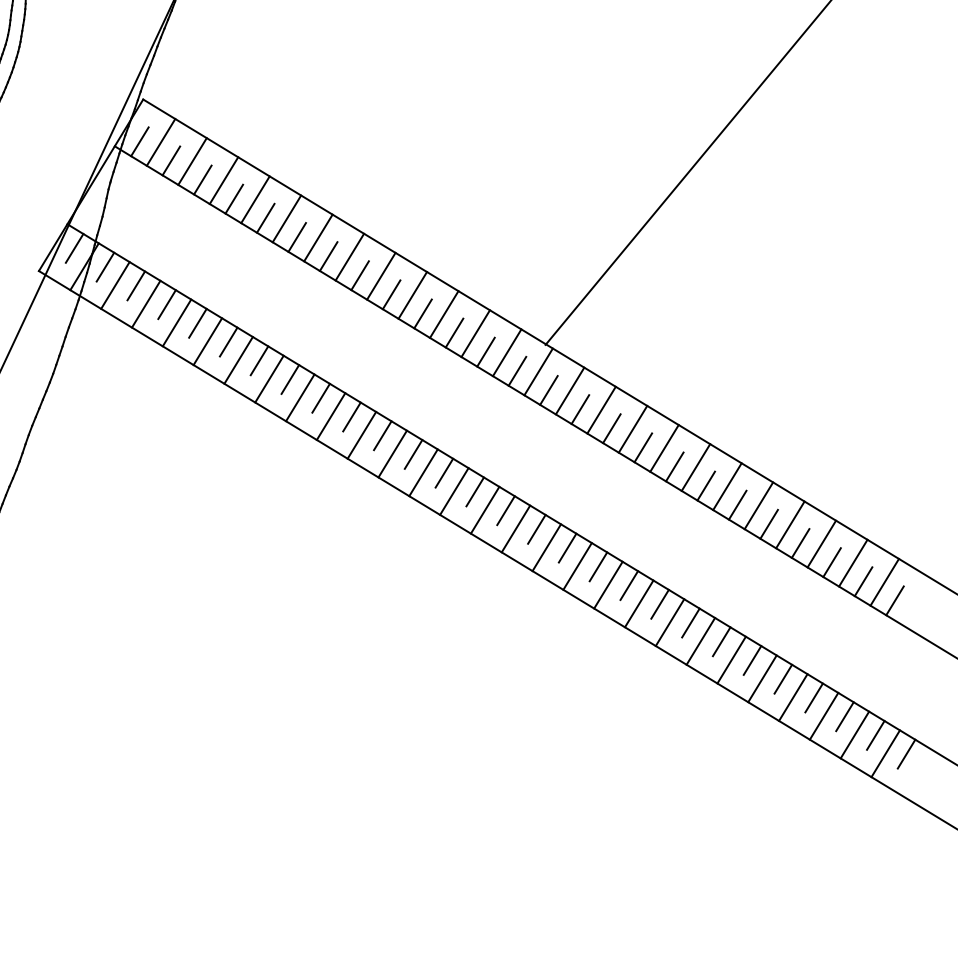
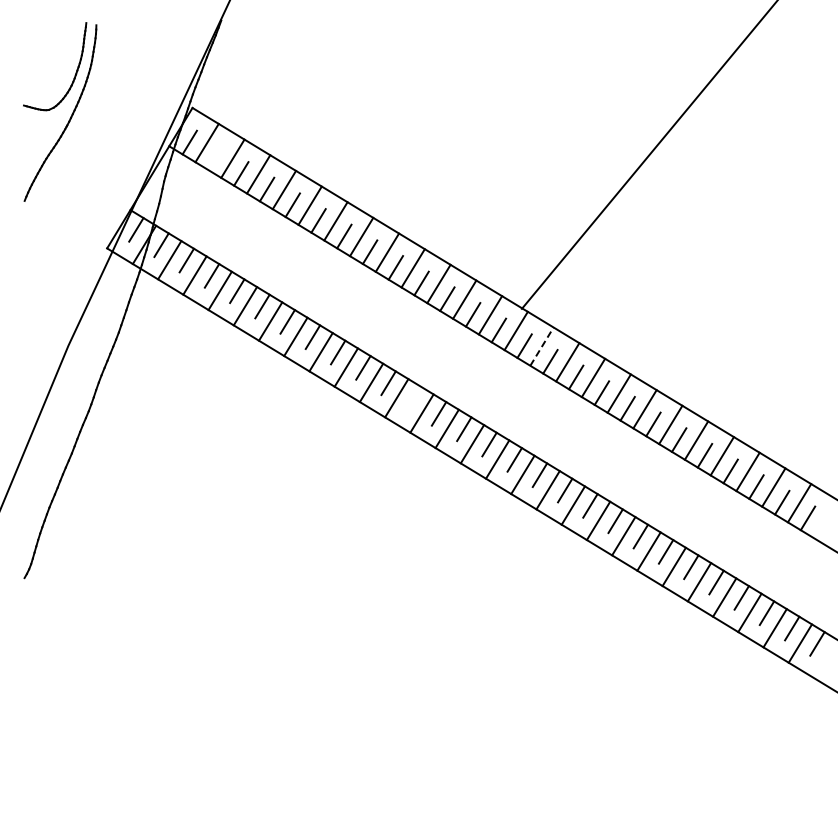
line: (171, 161) -> (215, 158), removed
line: (570, 390) -> (542, 346), solid -> dashed
line: (413, 454) -> (413, 398), removed

